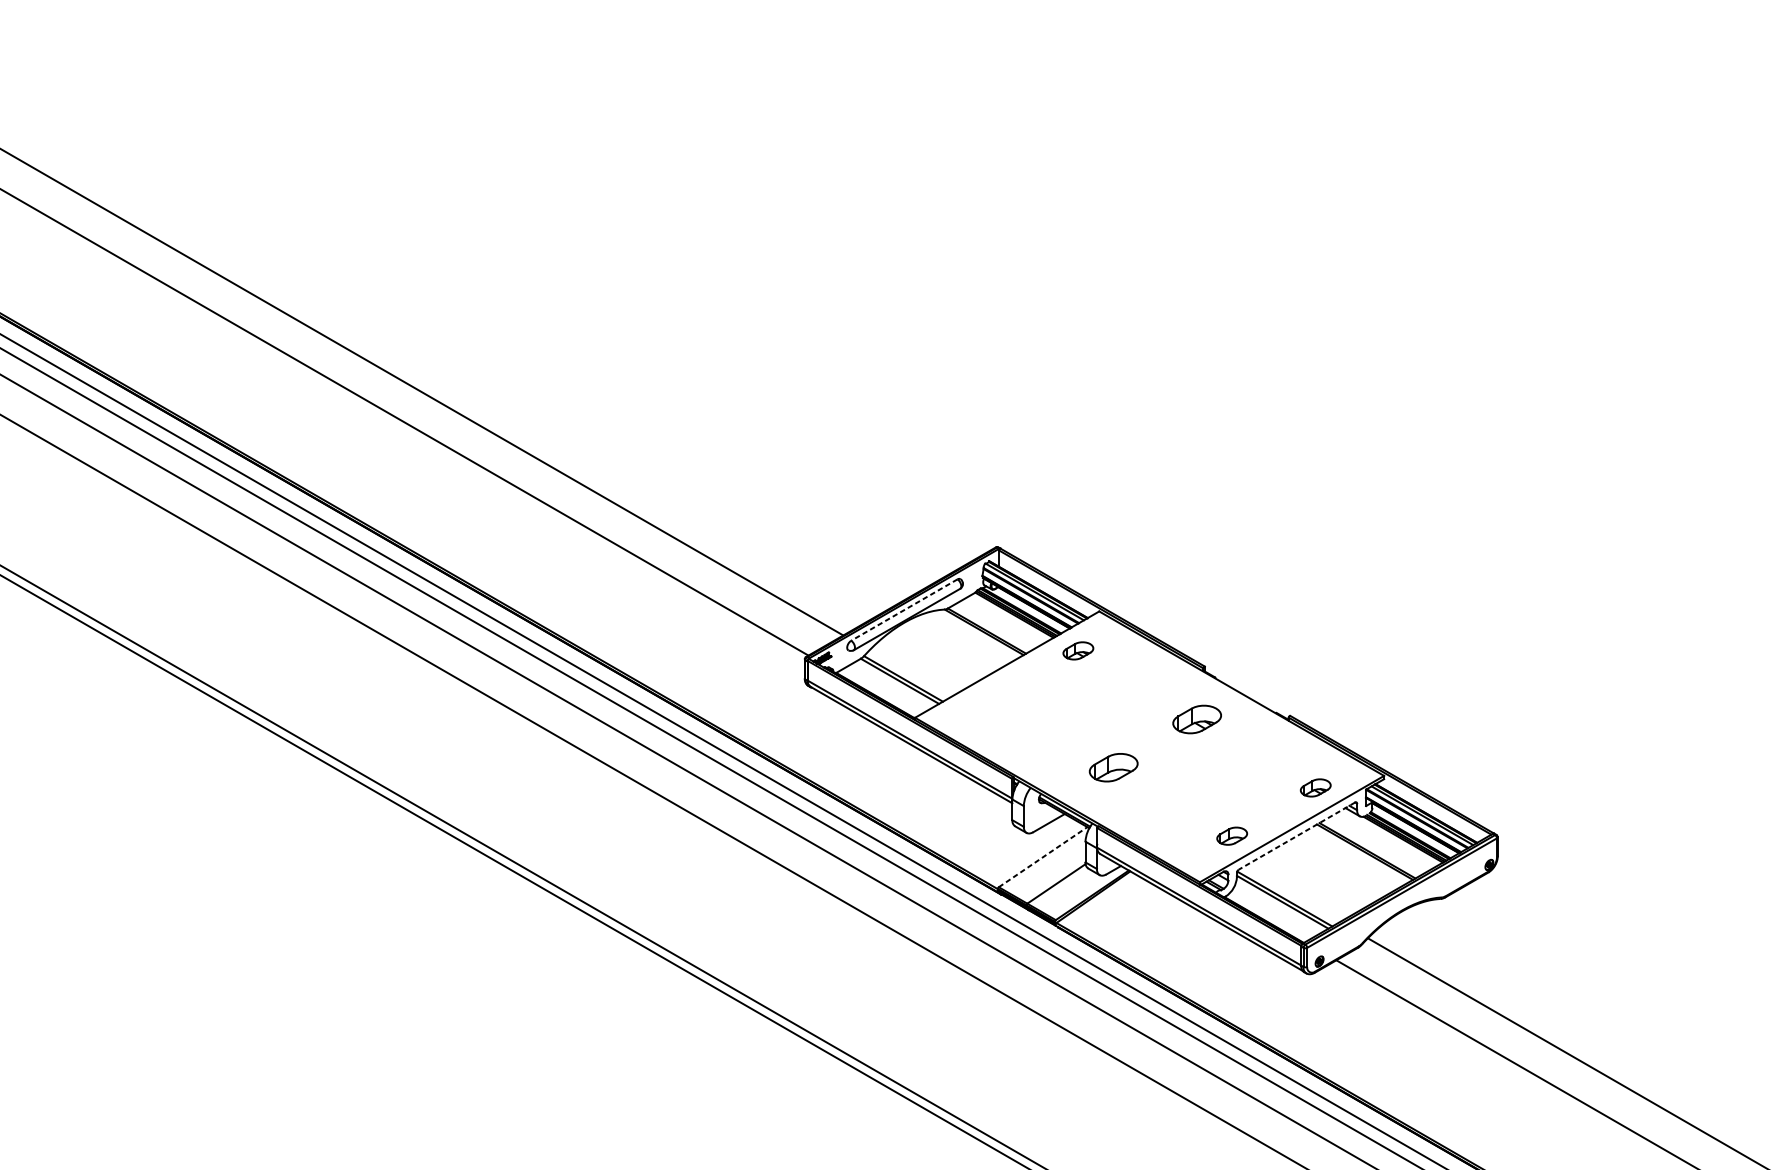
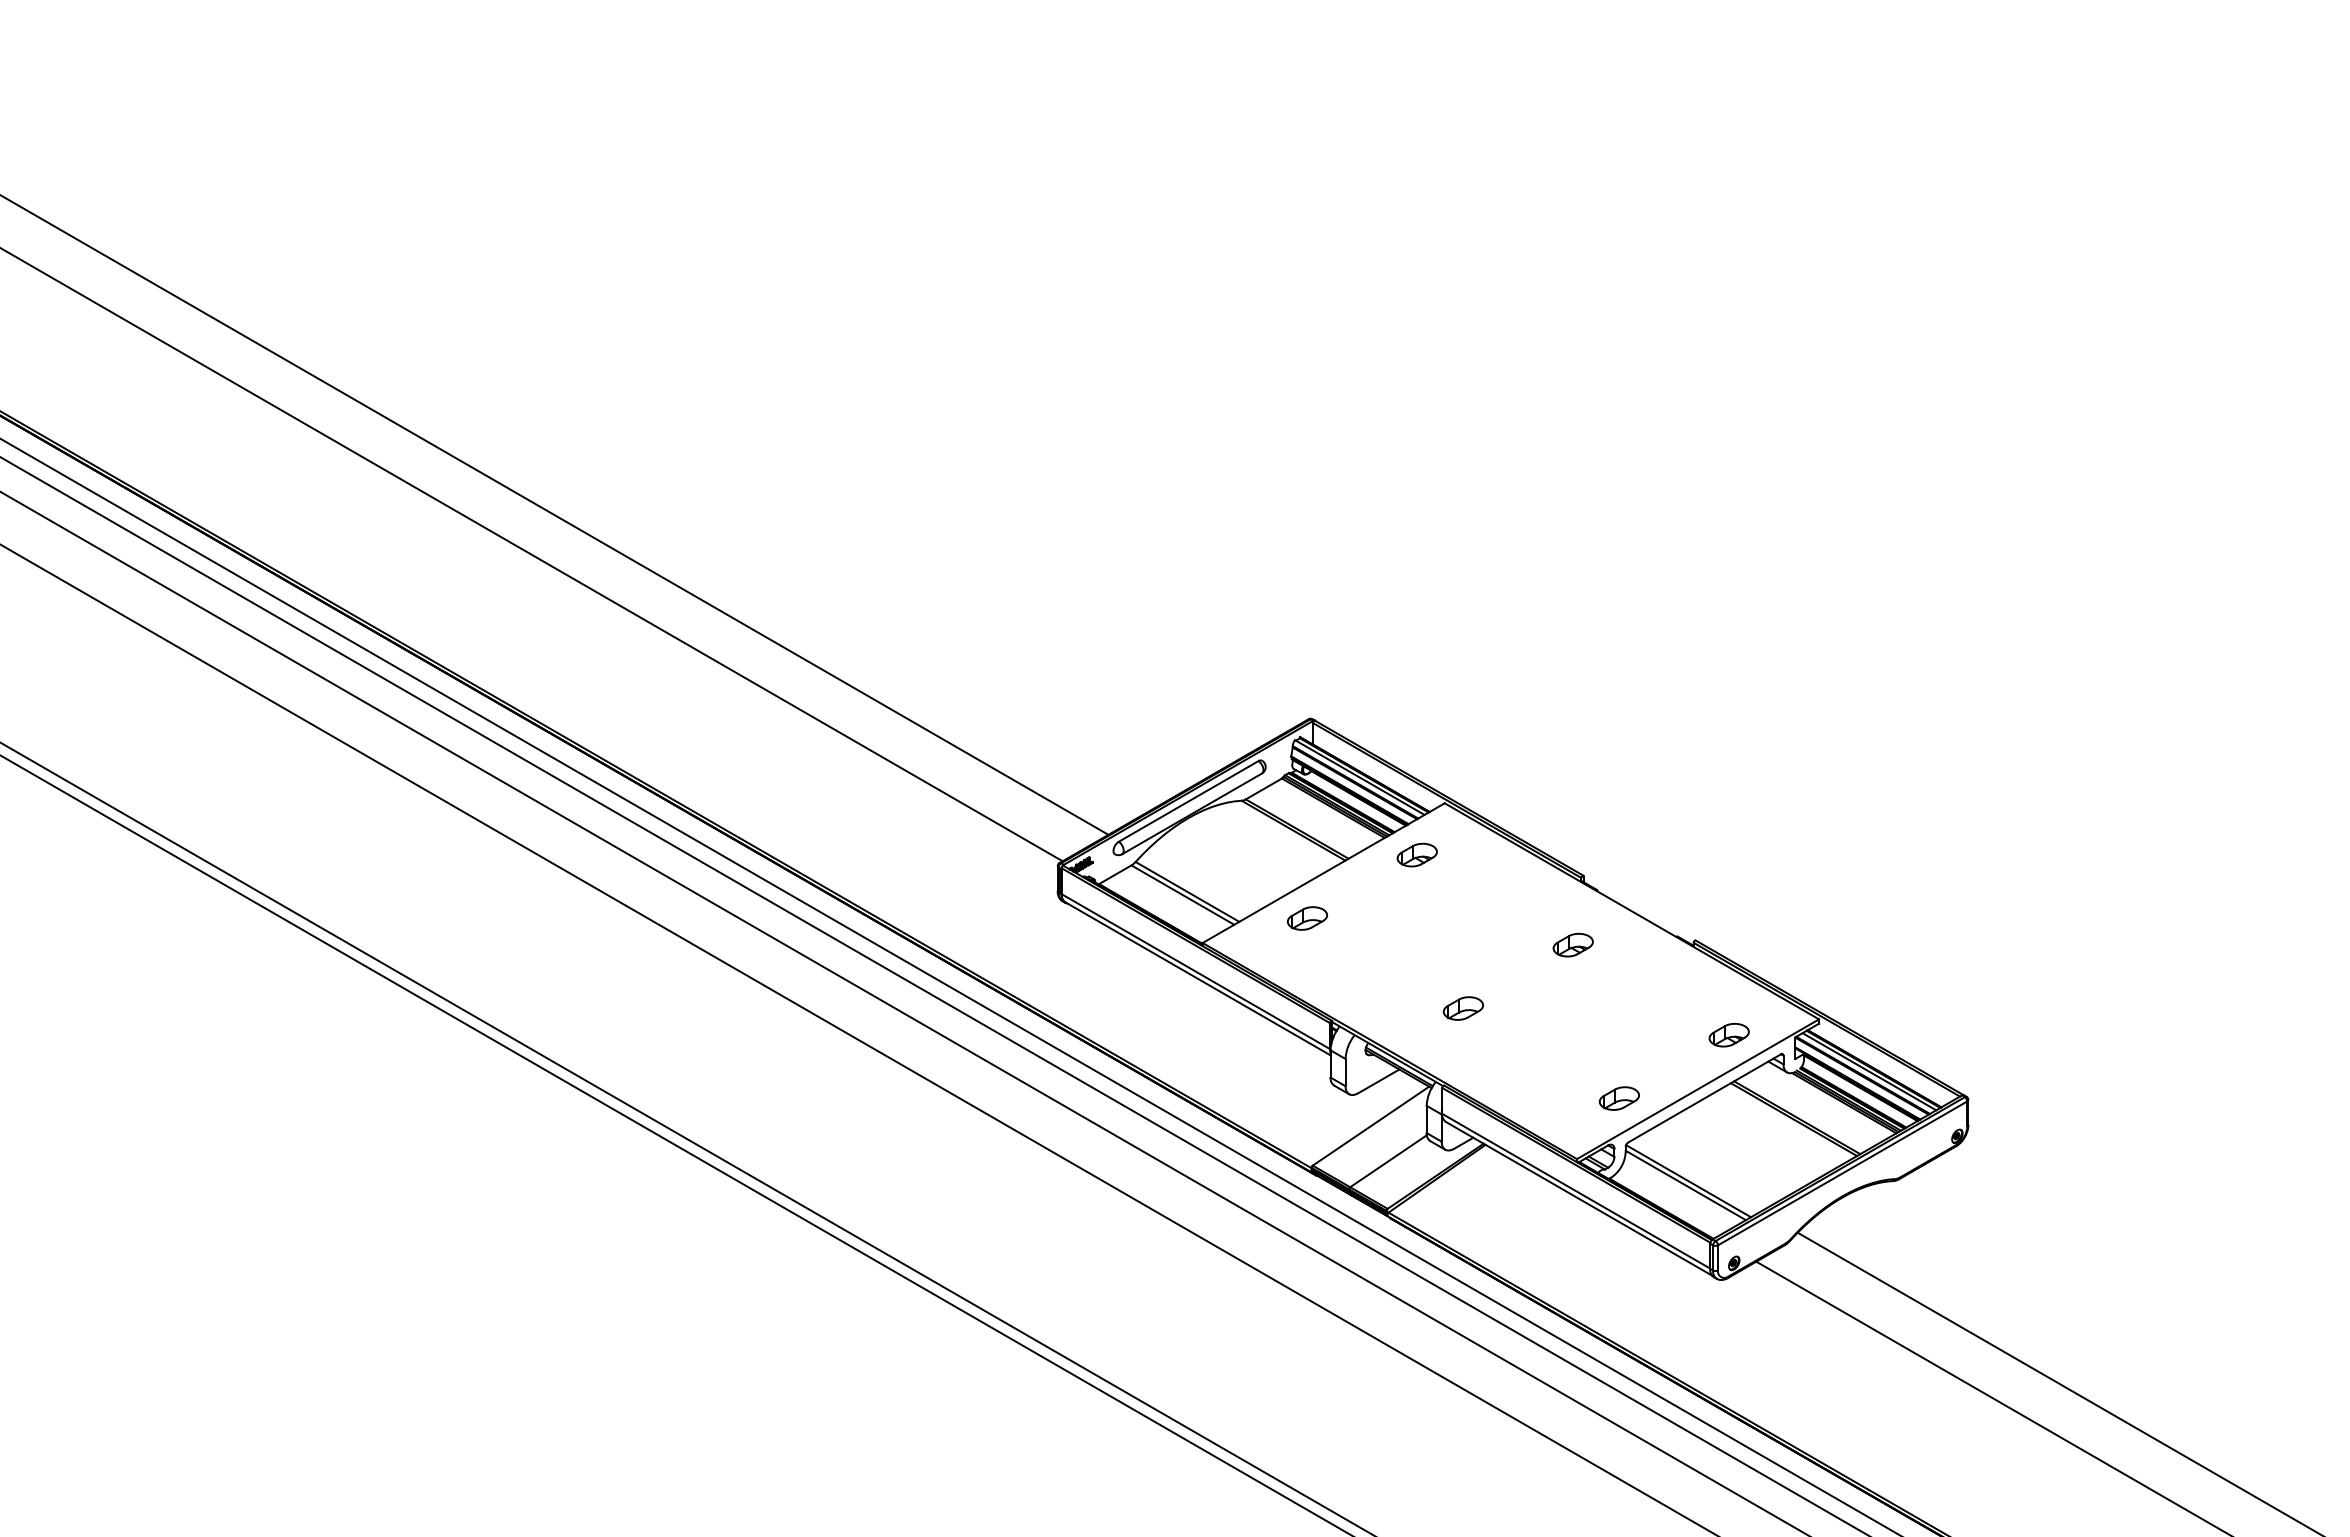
line: (904, 610) -> (1188, 801), dashed -> solid
part: (994, 699) -> (1307, 918), added
part: (1196, 718) -> (1572, 944), size x0.62
part: (1112, 767) -> (1462, 1008), size x0.62
line: (1296, 836) -> (1704, 1098), dashed -> solid
line: (1043, 856) -> (1371, 1125), dashed -> solid

